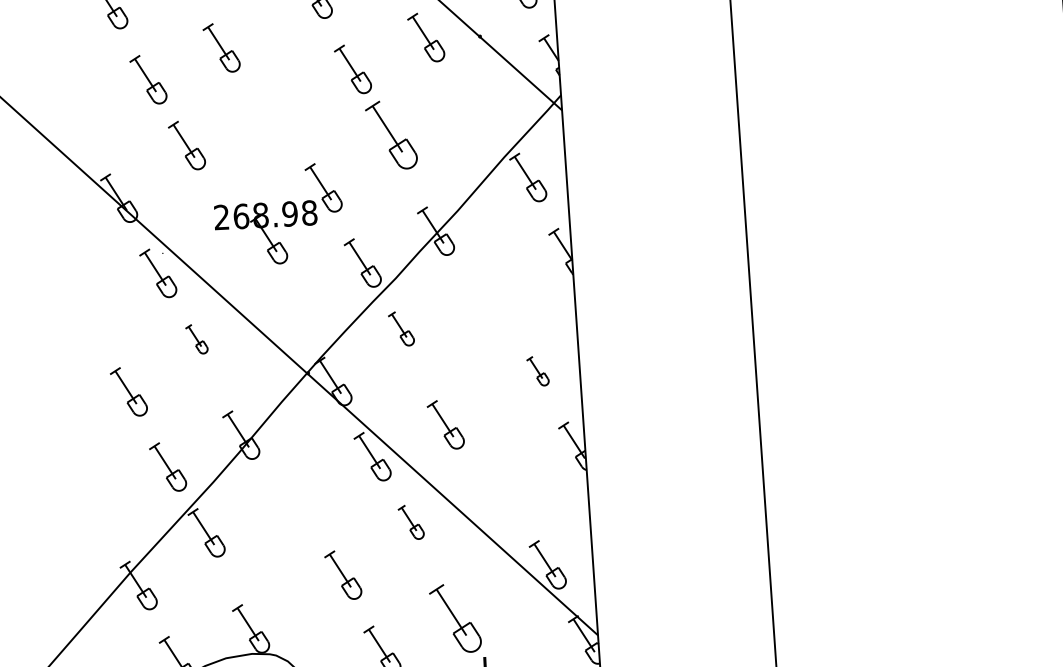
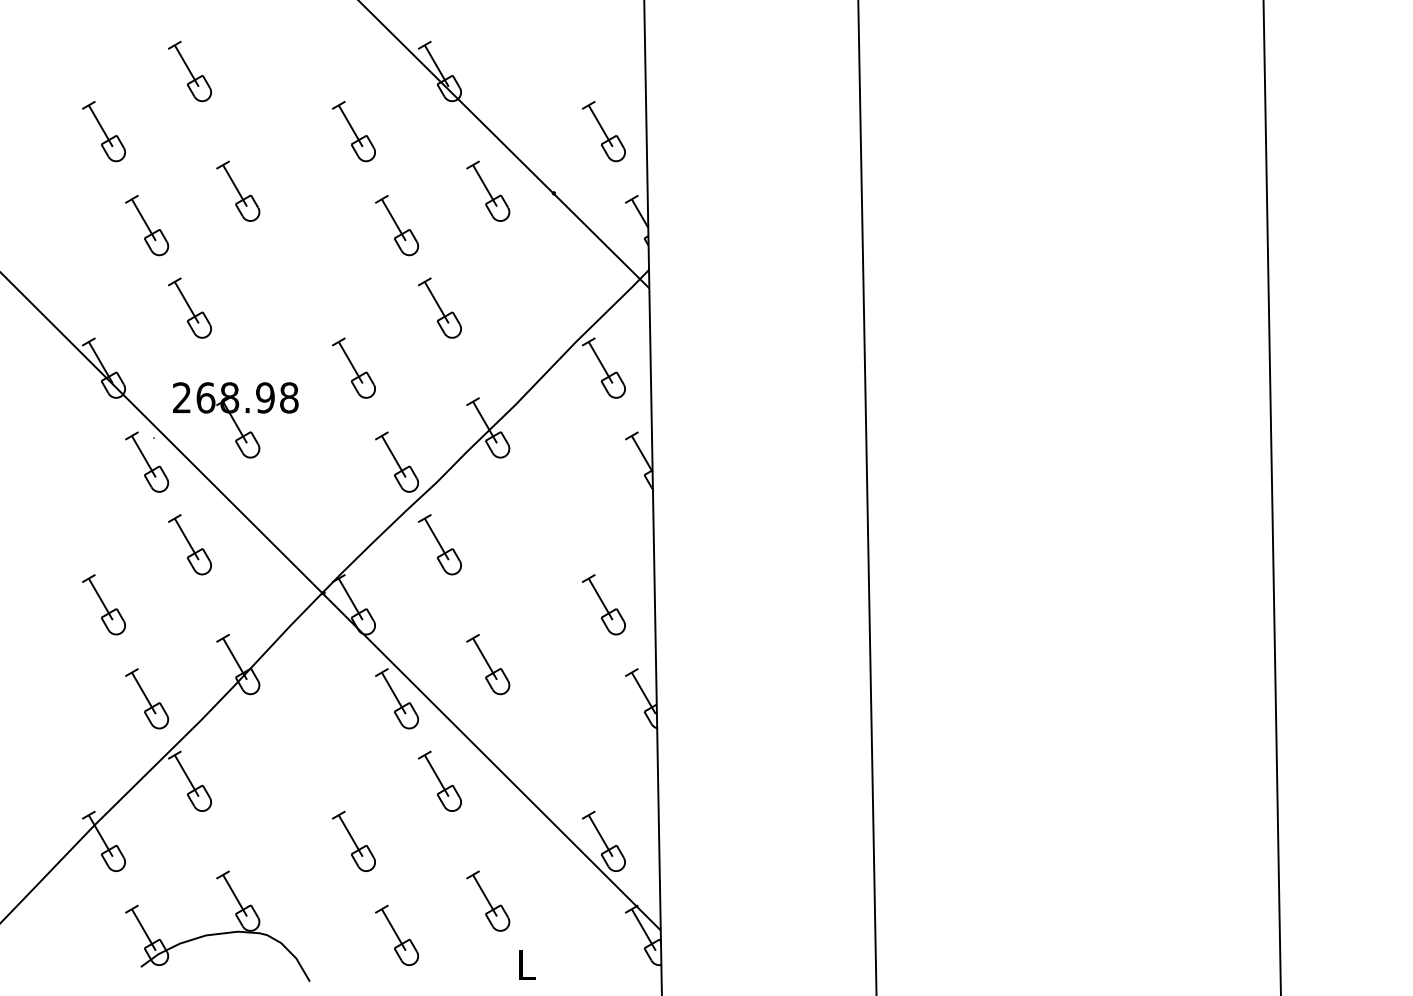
part: (391, 134) -> (439, 307), size x0.71
part: (266, 233) -> (235, 420), moved
part: (400, 328) -> (439, 544), size x1.43
part: (196, 339) -> (189, 544), size x1.67
part: (537, 370) -> (603, 604), size x1.67
part: (410, 521) -> (439, 780), size x1.43
part: (455, 617) -> (488, 900), size x0.71

